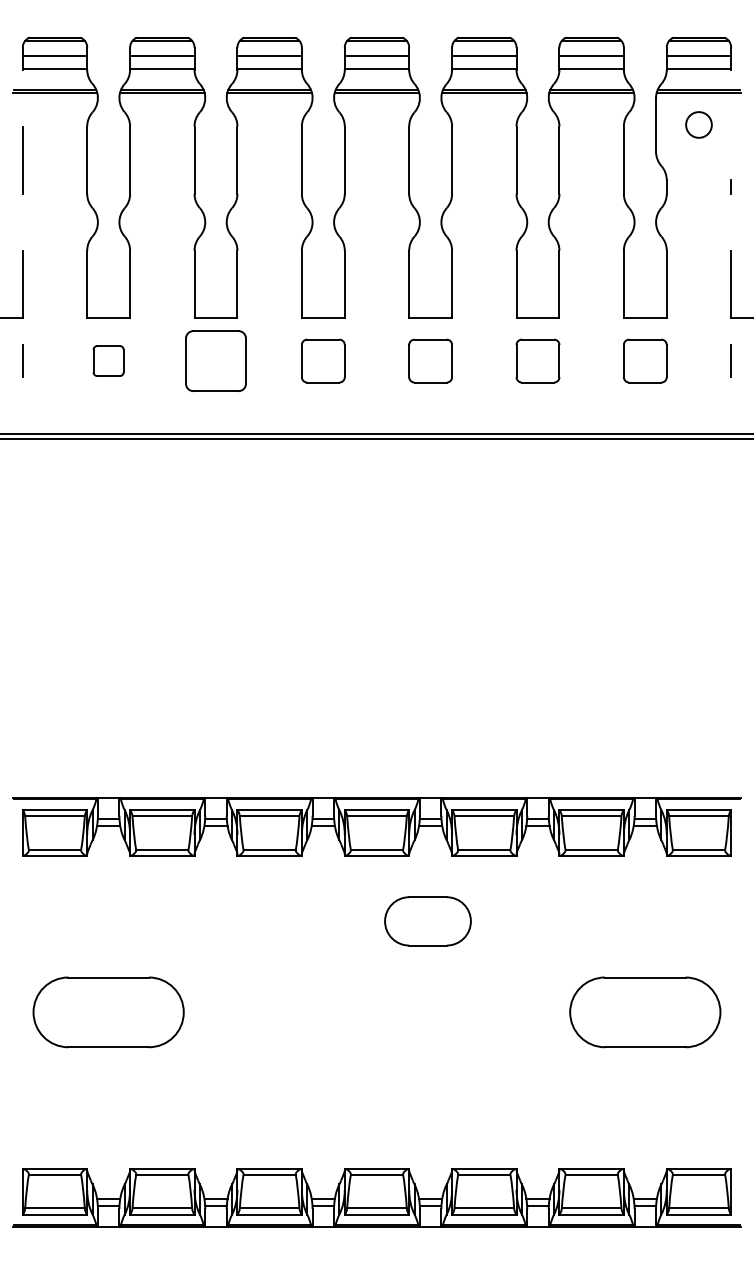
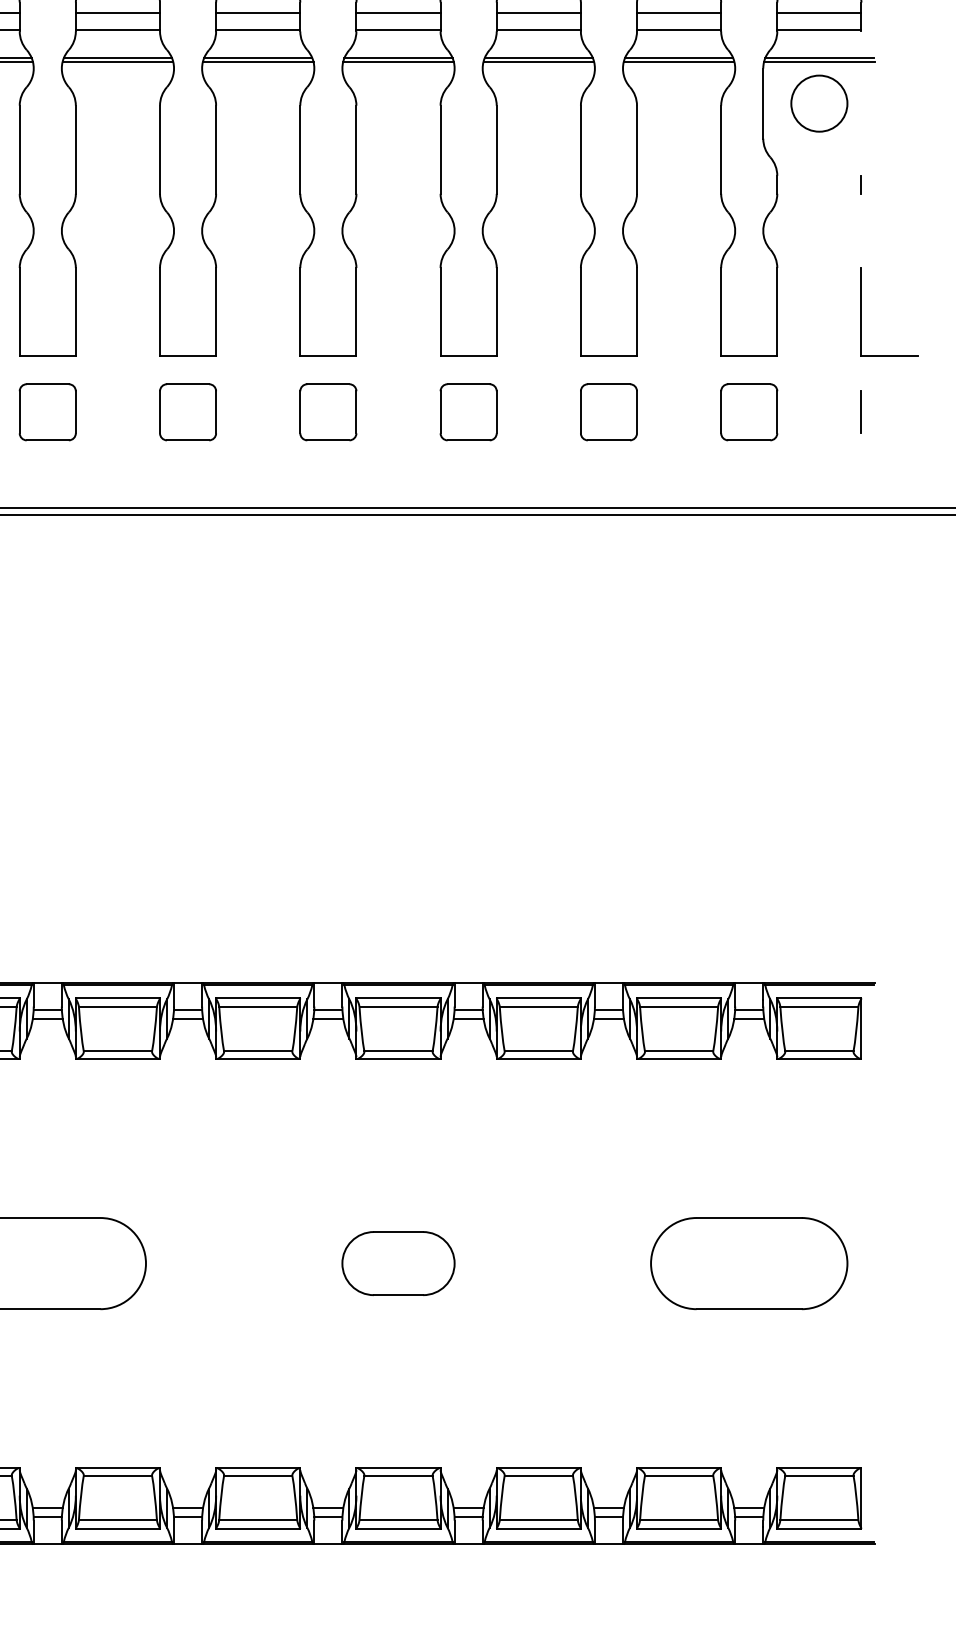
circle: (698, 124) -> (818, 103), size x1.67
part: (108, 360) -> (47, 411), size x1.43
part: (215, 360) -> (187, 411), size x0.71
part: (427, 921) -> (397, 1263), moved

